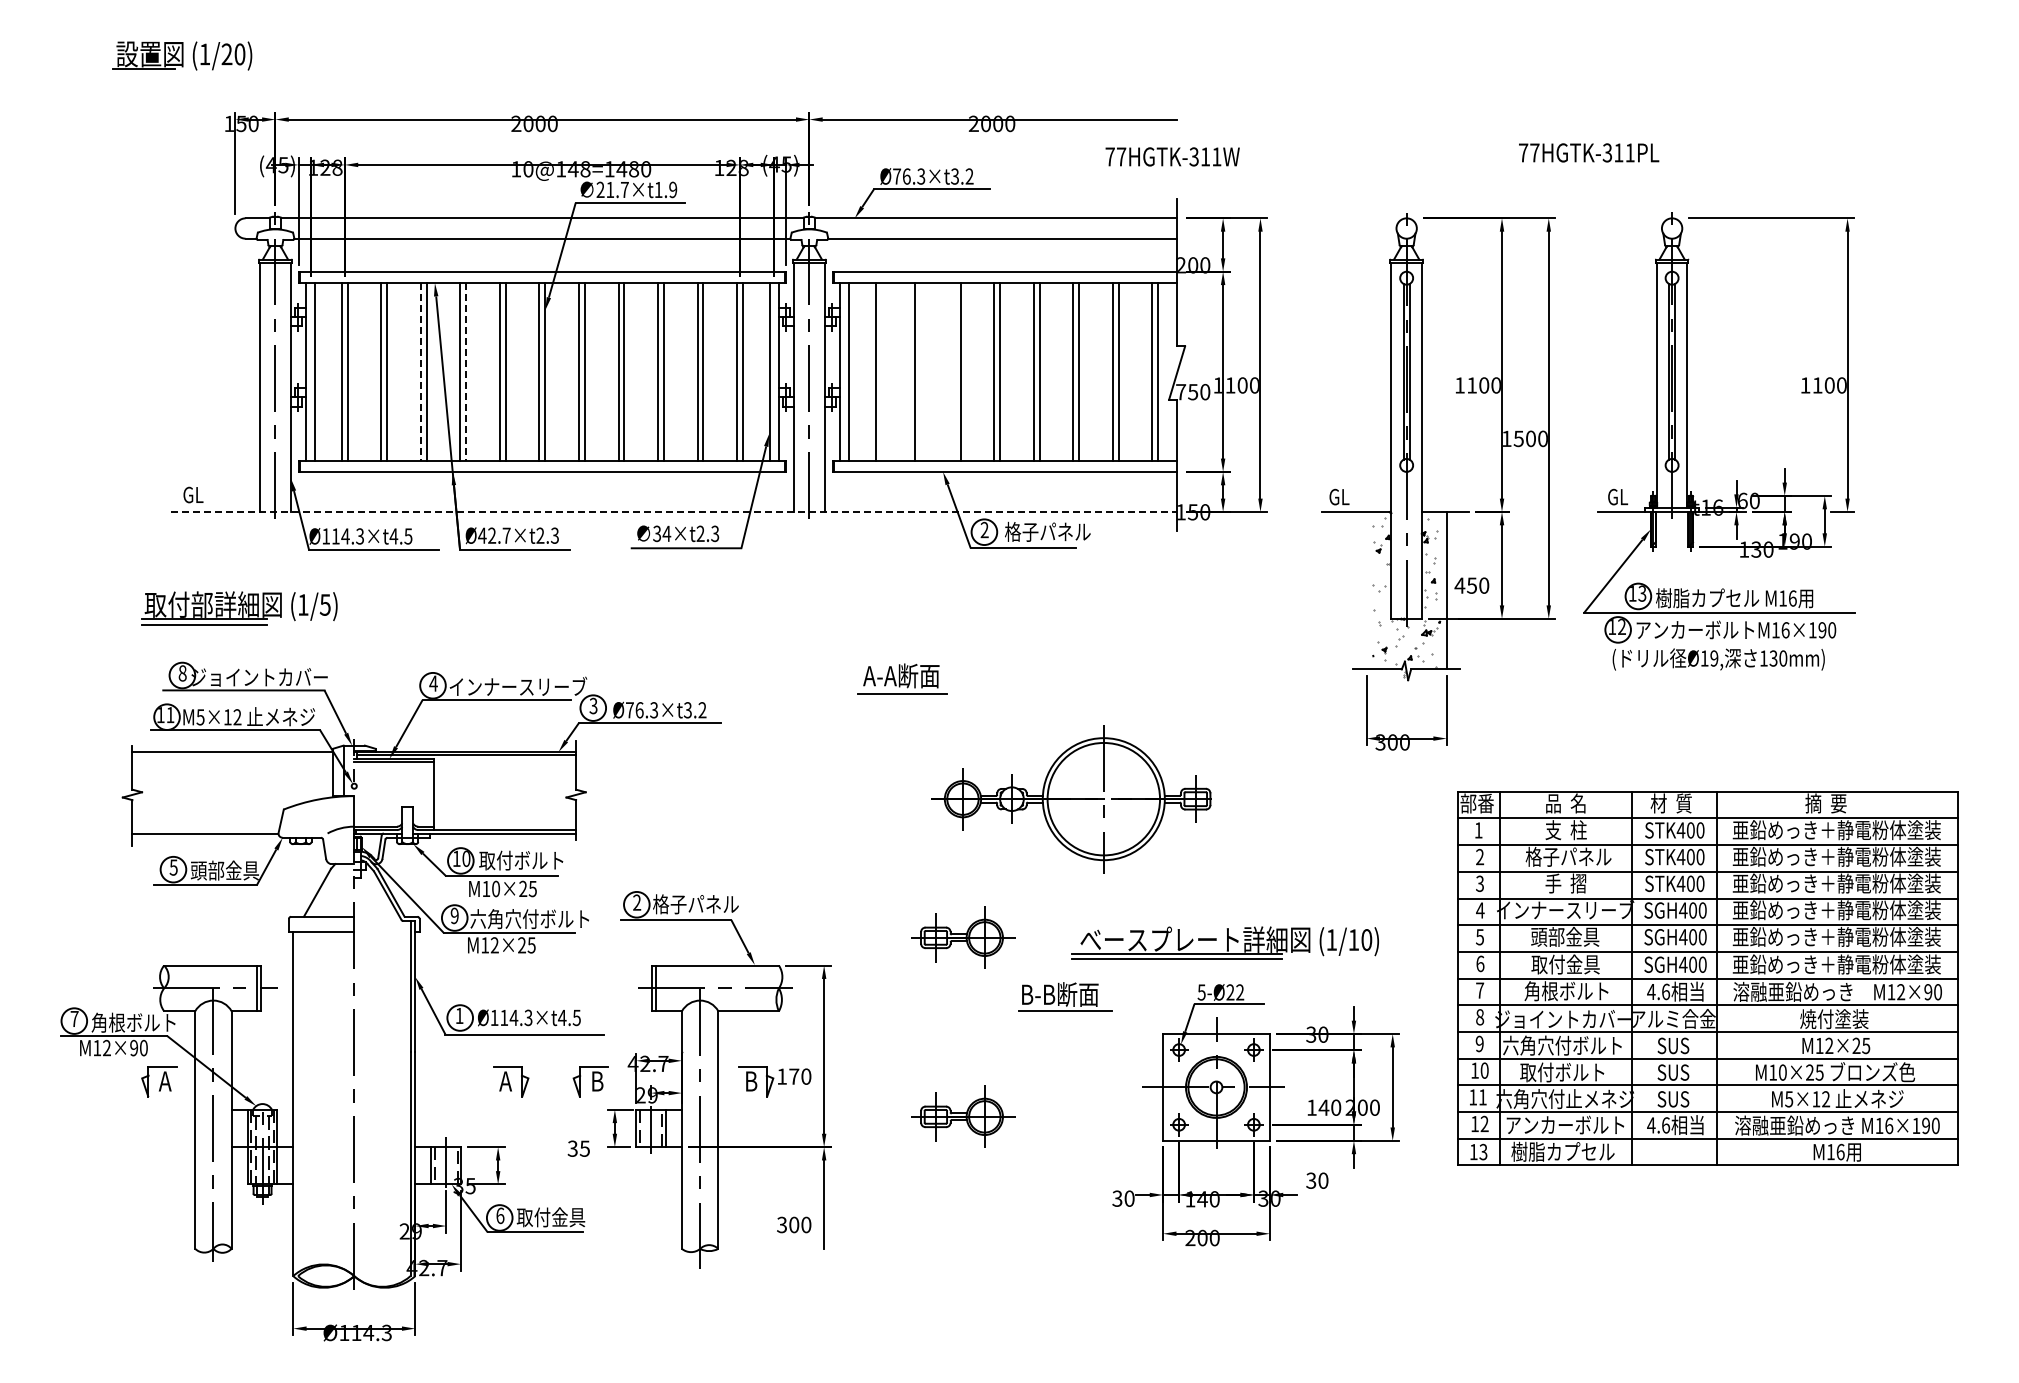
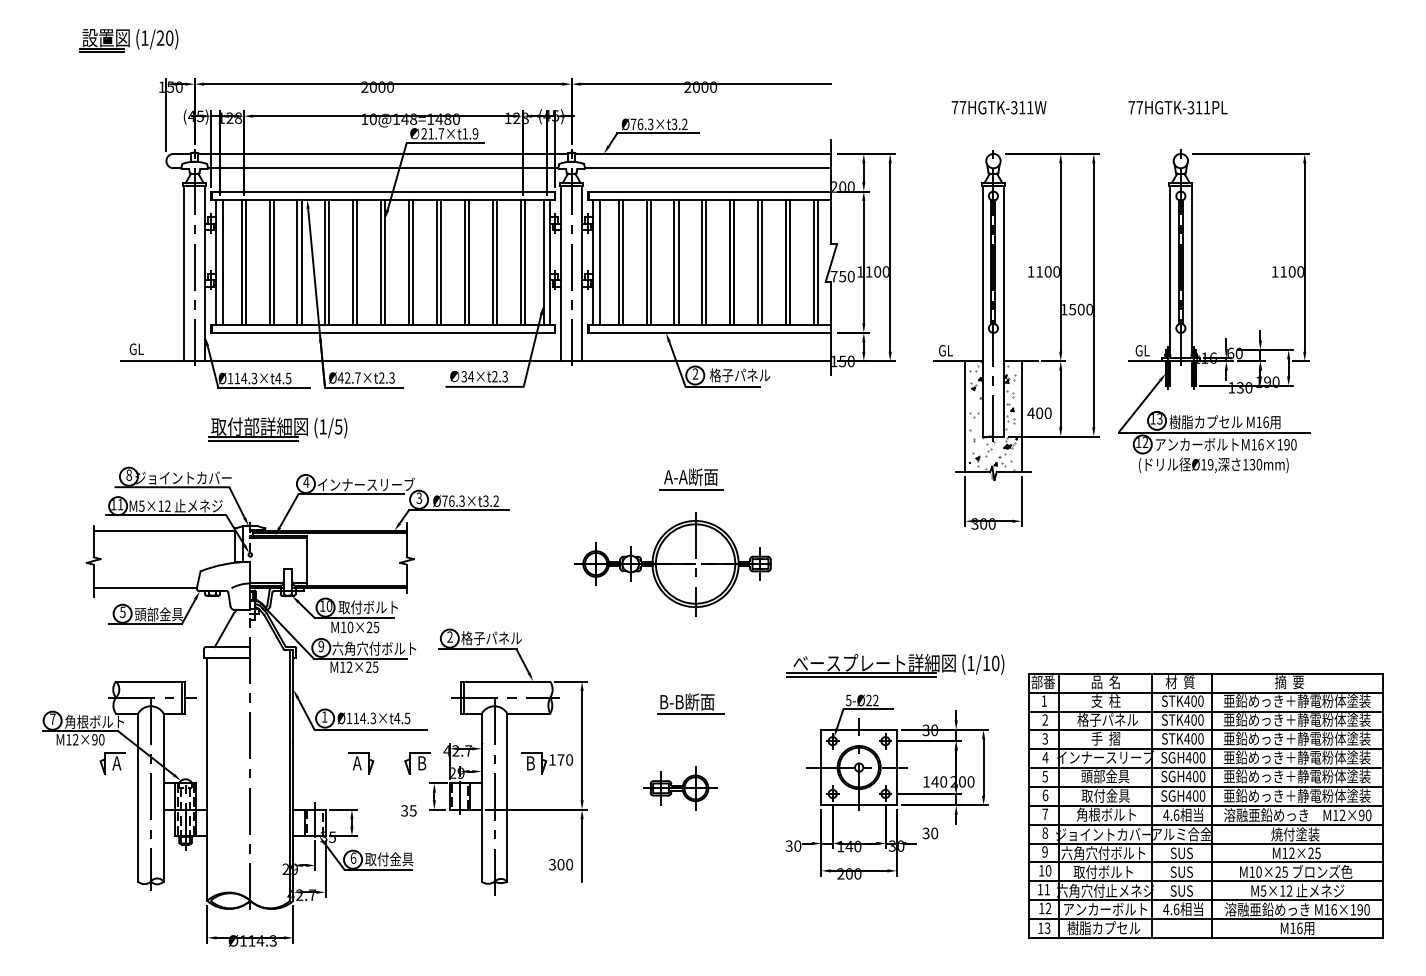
line: (143, 74) -> (101, 52), added
text: (1589, 152) -> (1178, 107), moved
text: (1172, 156) -> (998, 107), moved
line: (420, 371) -> (297, 262), dashed -> solid
line: (466, 371) -> (329, 262), dashed -> solid
line: (881, 371) -> (622, 262), added
line: (921, 371) -> (650, 262), added
line: (954, 371) -> (674, 262), added
line: (674, 511) -> (476, 360), dashed -> solid
text: (1472, 585) -> (1039, 413), 450 -> 400
line: (1366, 590) -> (965, 416), added
part: (239, 608) -> (278, 429), moved
part: (902, 678) -> (691, 478), moved
part: (1071, 799) -> (672, 564), moved
part: (963, 937) -> (680, 661), removed
part: (1224, 942) -> (895, 665), moved
part: (1707, 978) -> (1205, 805), moved
part: (1065, 996) -> (691, 703), moved

